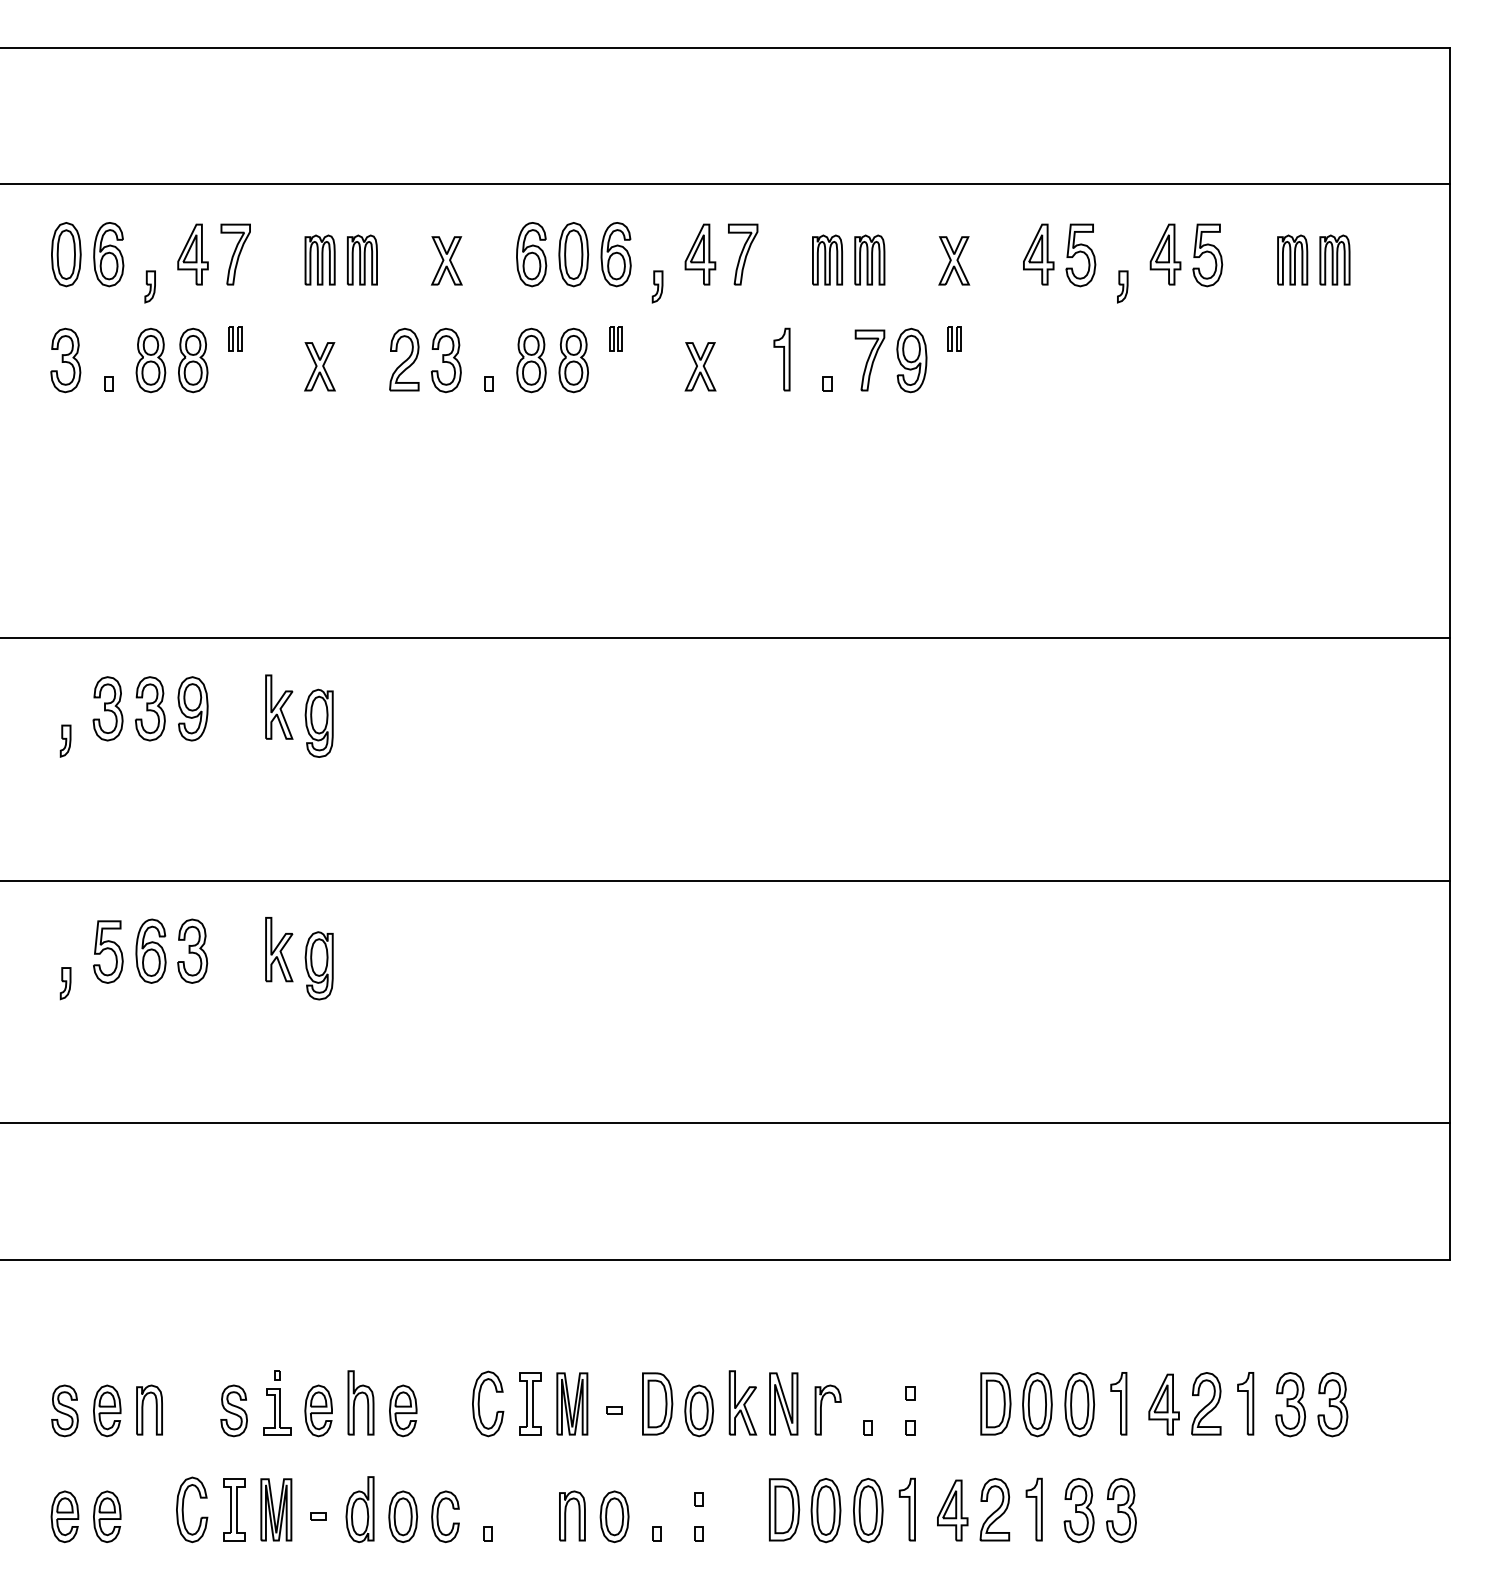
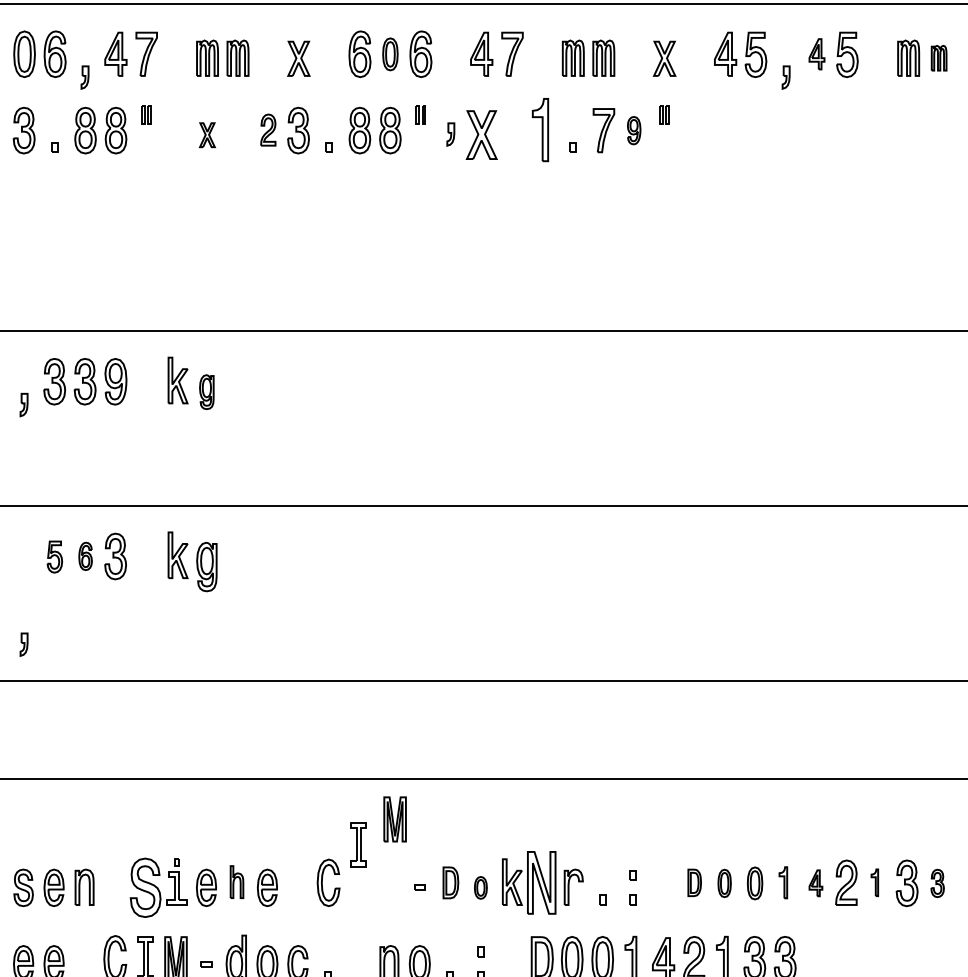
part: (573, 254) -> (390, 54), size x0.7
part: (1165, 254) -> (816, 54), size x0.7
part: (1334, 259) -> (938, 57), size x0.7
part: (657, 286) -> (450, 134), moved
part: (404, 359) -> (268, 129), size x0.7
part: (781, 359) -> (540, 129), size x1.4
part: (911, 360) -> (633, 130), size x0.6
part: (319, 366) -> (207, 134), size x0.7
part: (700, 366) -> (481, 134), size x1.4
part: (318, 722) -> (206, 391), size x0.7
part: (150, 950) -> (85, 555), size x0.6
part: (108, 951) -> (54, 556), size x0.7
part: (65, 983) -> (23, 644), moved
part: (360, 1402) -> (236, 881), size x0.7
part: (530, 1403) -> (359, 844), moved
part: (572, 1403) -> (395, 819), moved
part: (657, 1403) -> (450, 882), size x0.7
part: (783, 1403) -> (541, 882), size x1.4
part: (995, 1403) -> (694, 882), size x0.6
part: (1118, 1403) -> (783, 882), size x0.7
part: (1245, 1403) -> (874, 882), size x0.6
part: (1037, 1404) -> (724, 883), size x0.6
part: (1079, 1404) -> (754, 883), size x0.7
part: (1163, 1404) -> (815, 883), size x0.6
part: (1332, 1404) -> (937, 883), size x0.6
part: (233, 1410) -> (145, 887), size x1.6
part: (699, 1410) -> (481, 887), size x0.6

